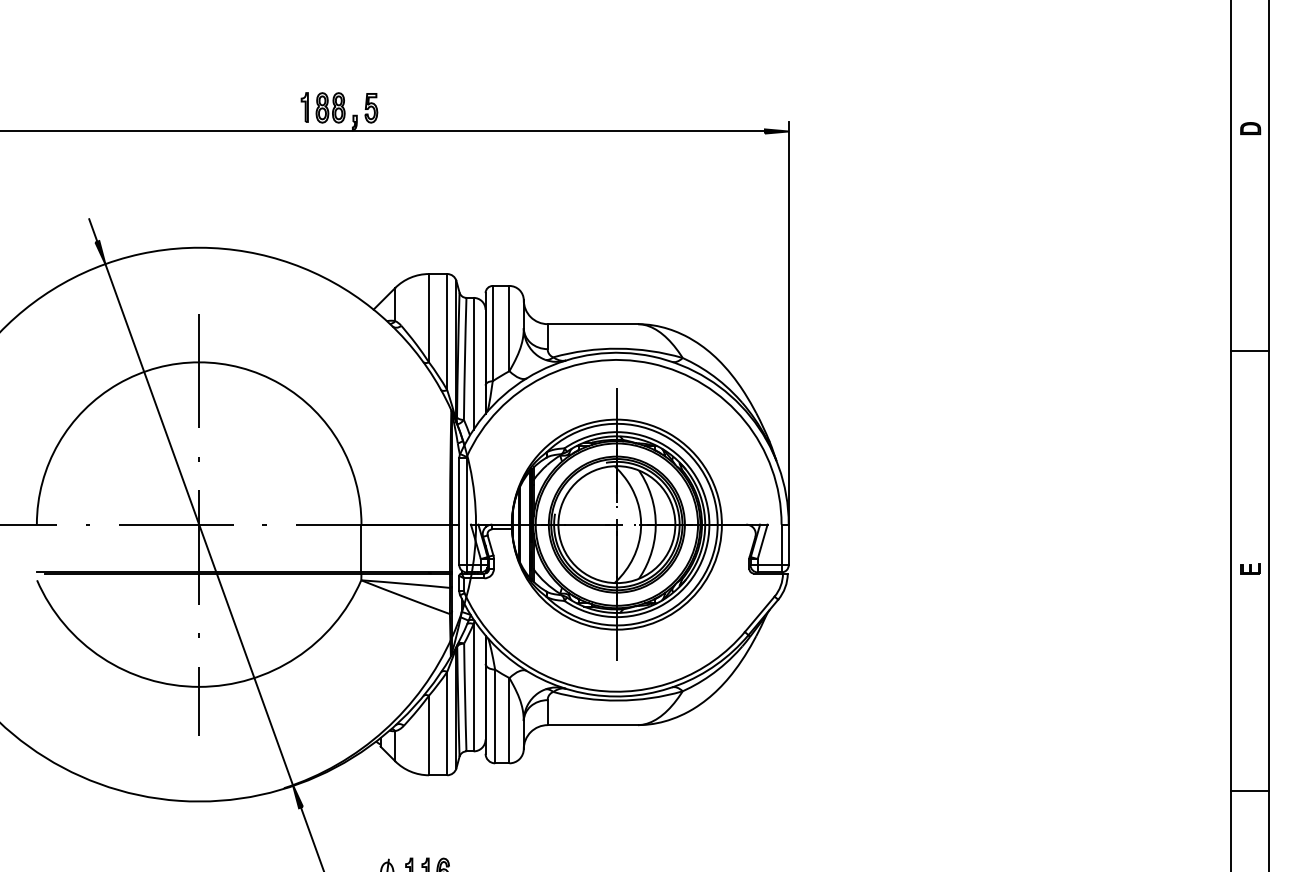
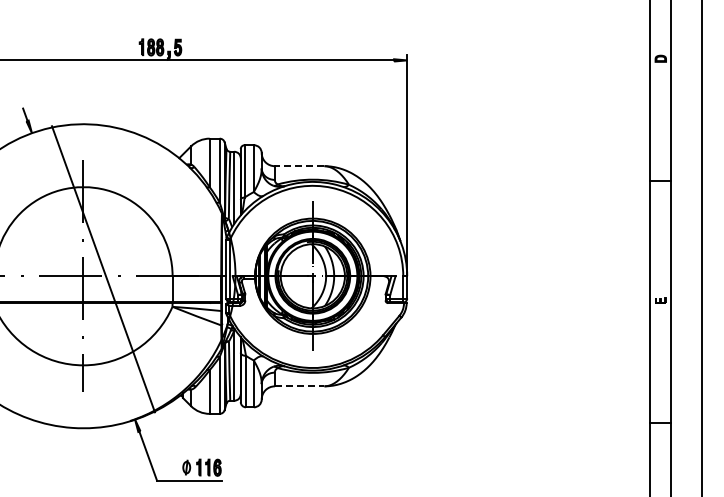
line: (592, 324) -> (299, 166), solid -> dashed
line: (199, 525) -> (103, 269), moved
line: (592, 725) -> (299, 386), solid -> dashed

